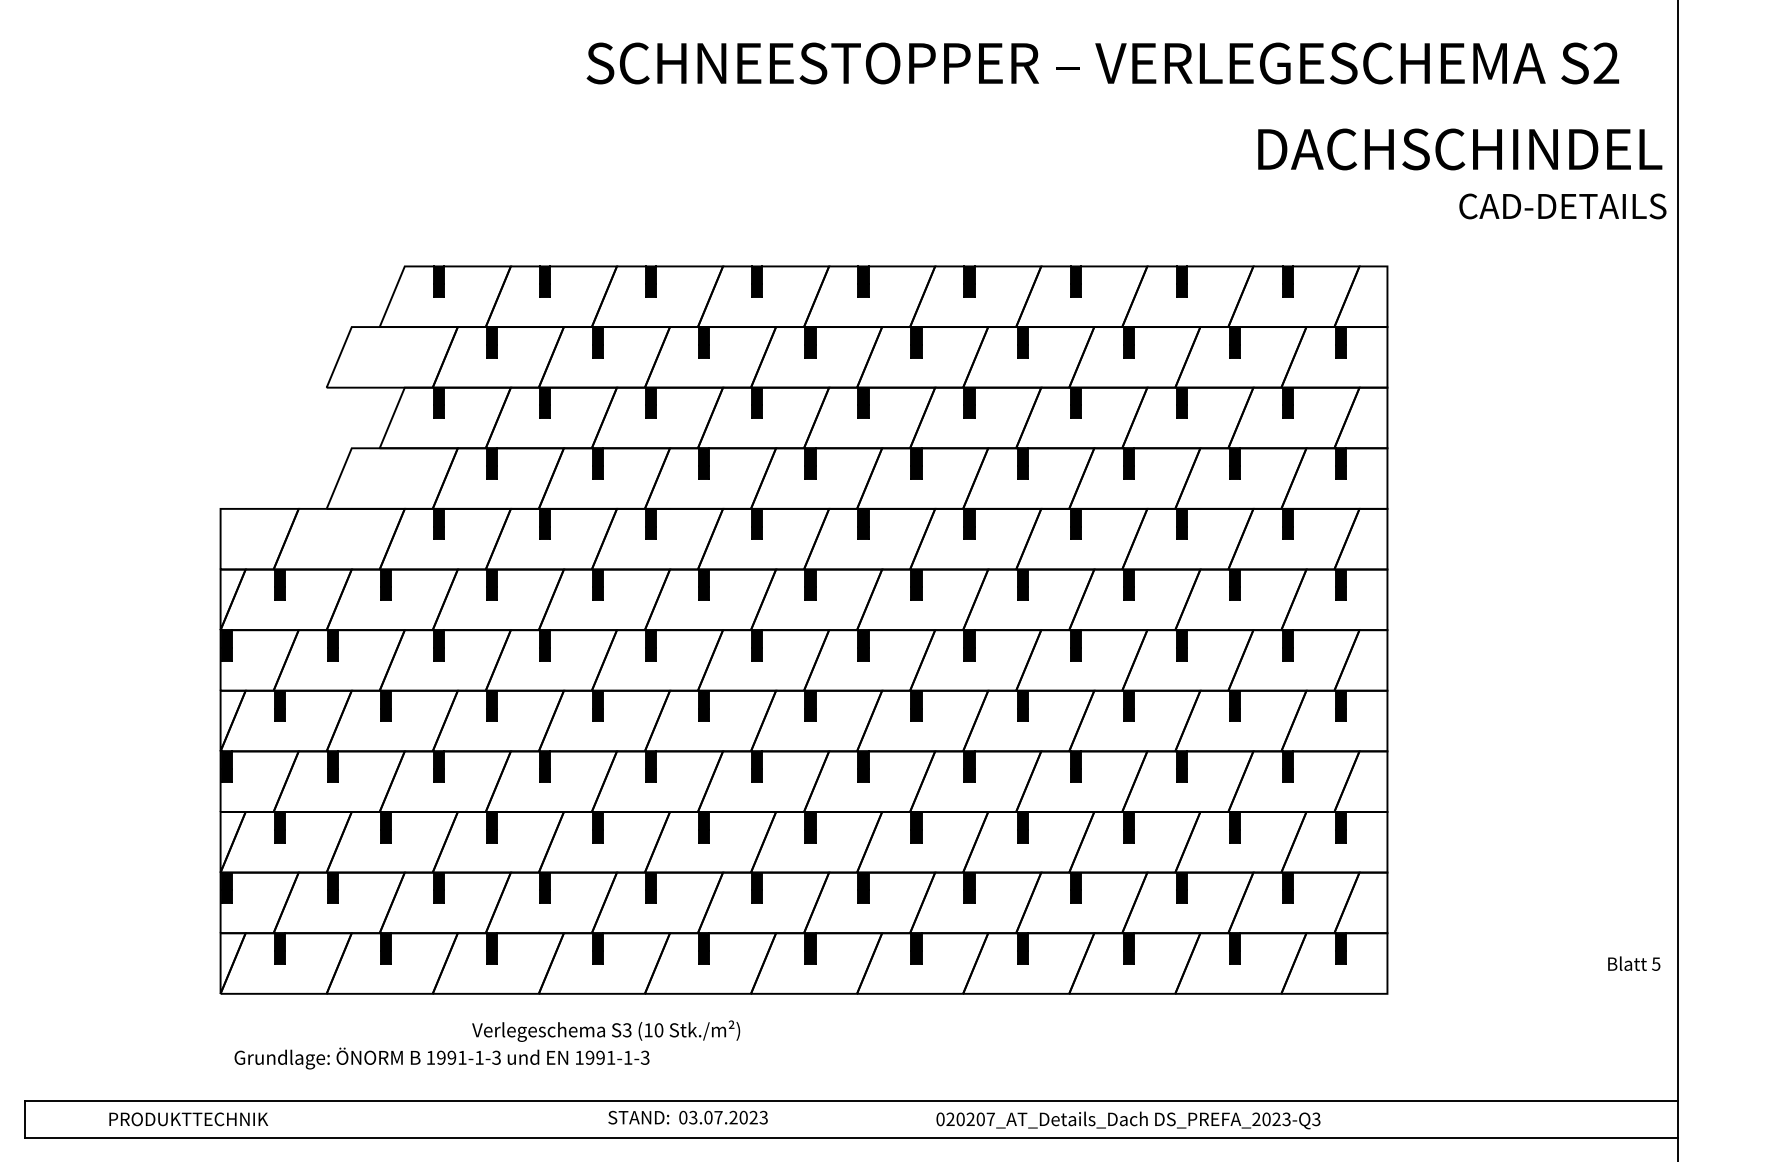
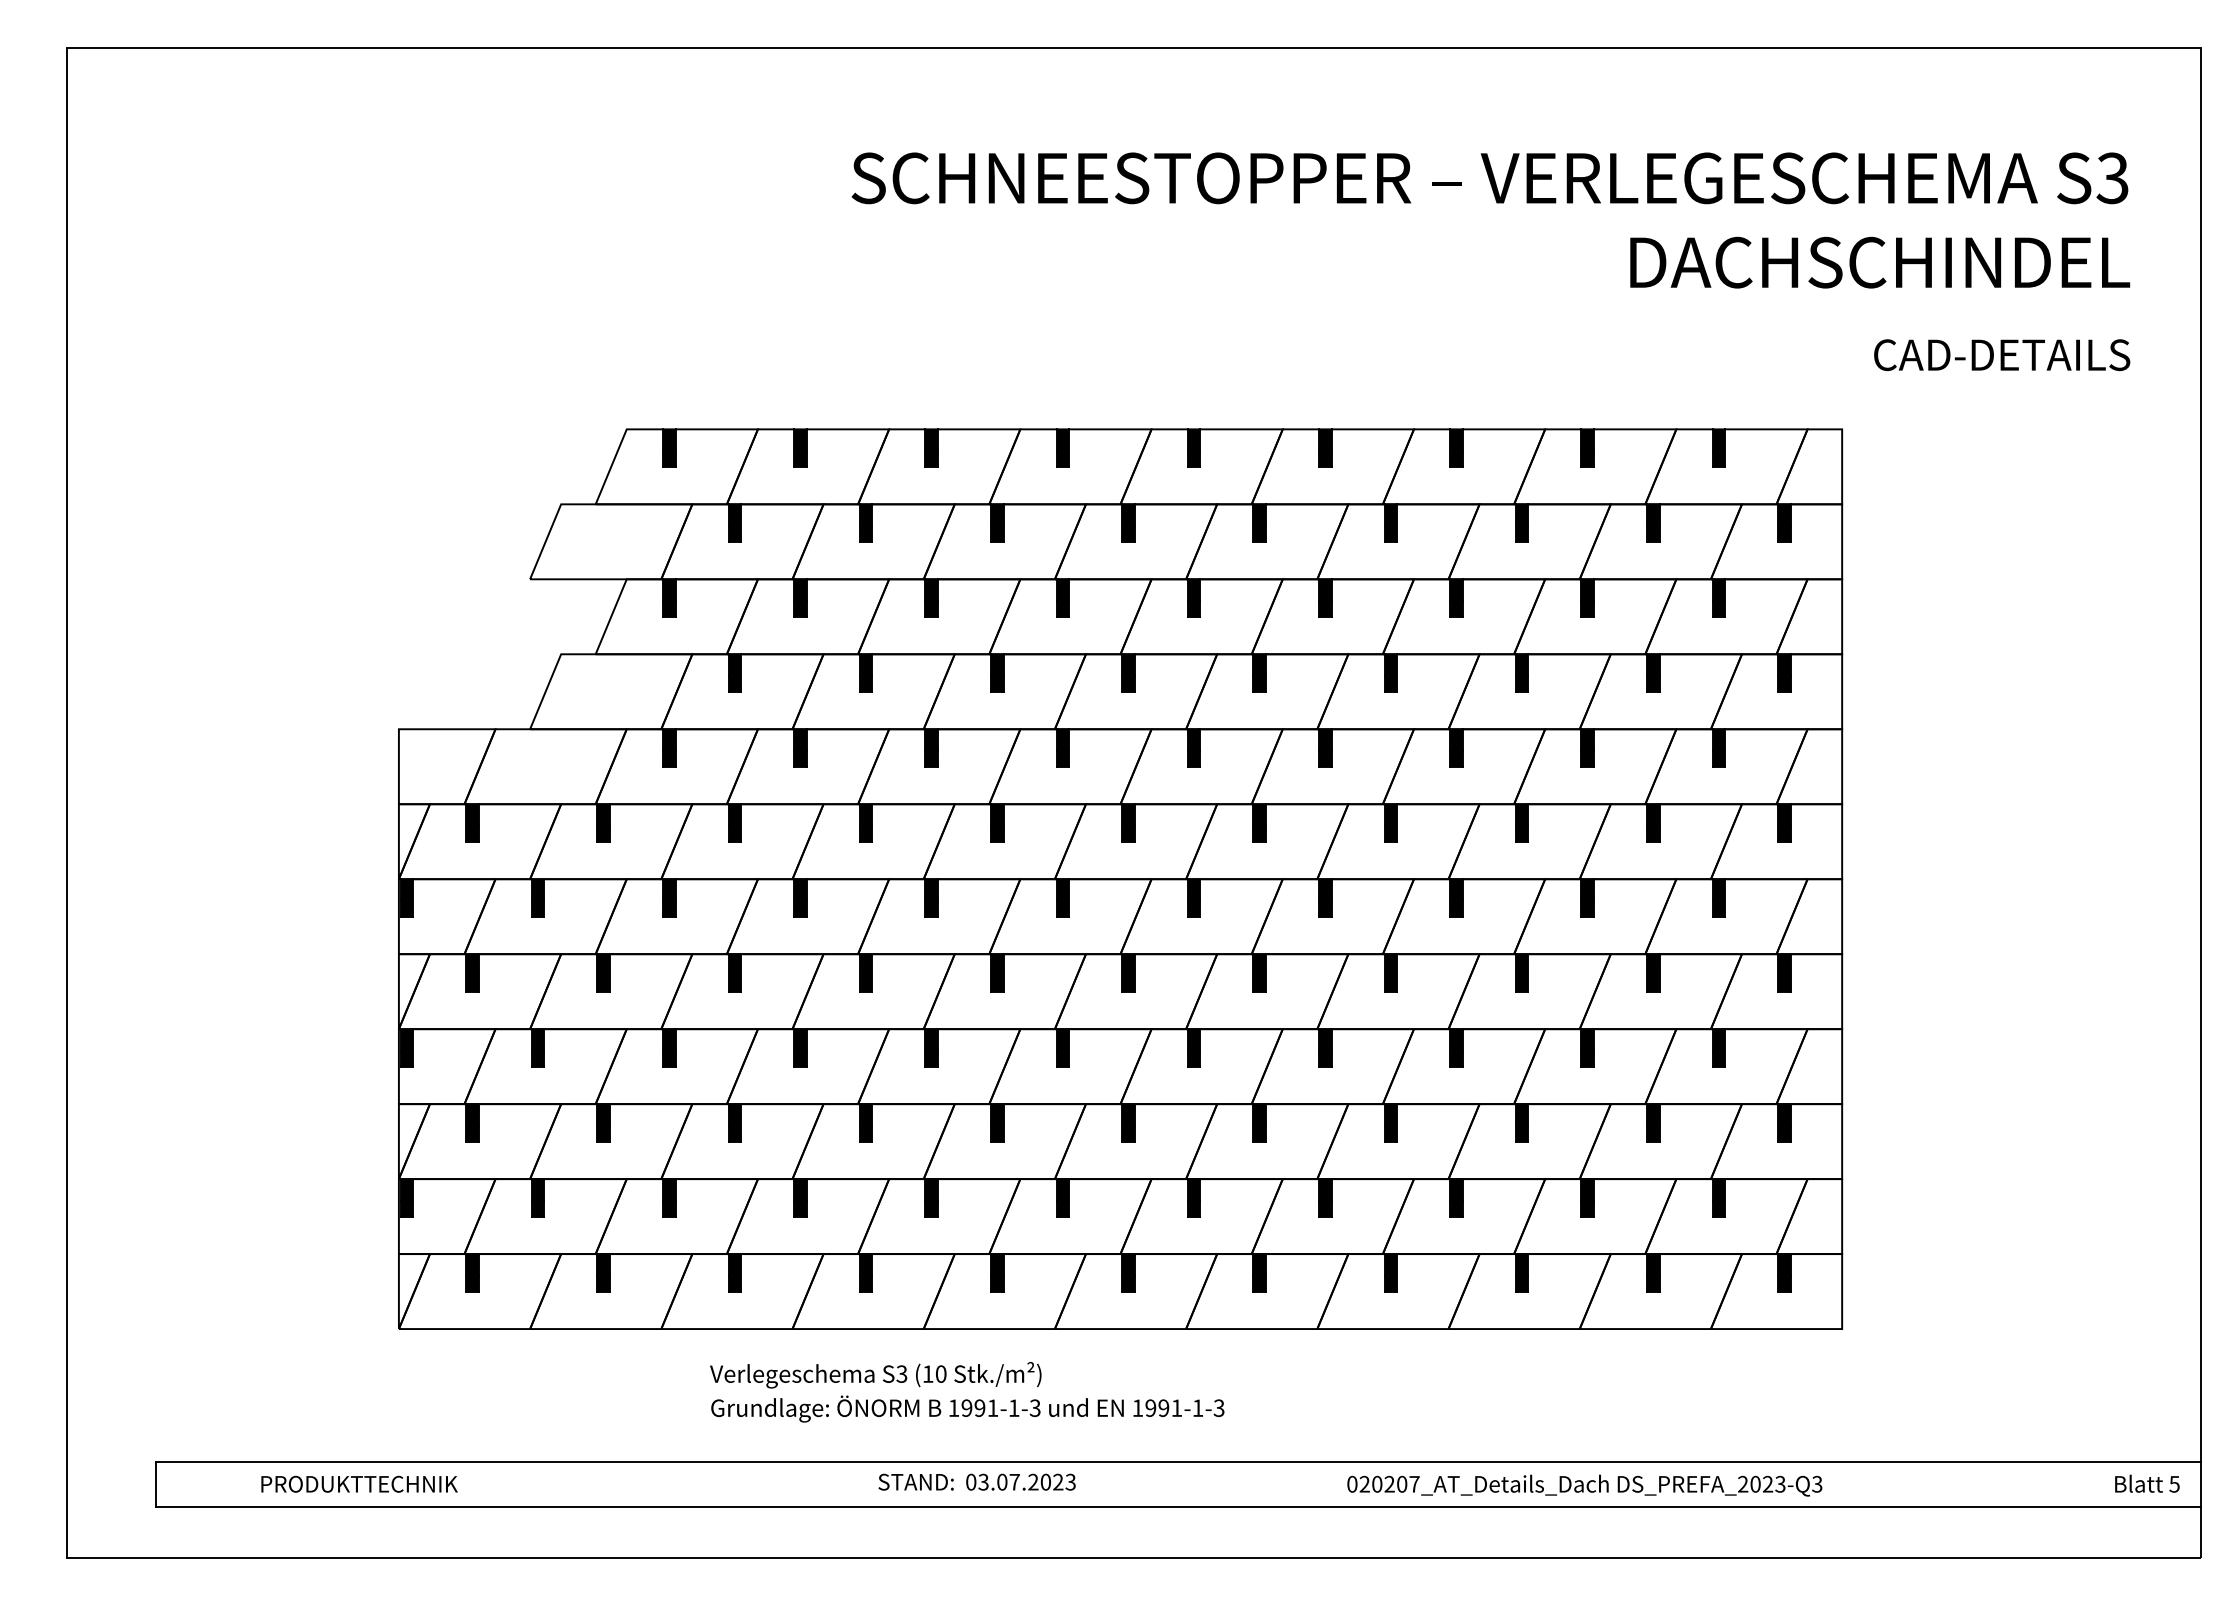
text: (1606, 63) -> (2112, 178), S2 -> S3
text: (1460, 149) -> (1880, 262), moved
text: (1563, 206) -> (2002, 355), moved
text: (1634, 963) -> (2147, 1483), moved
text: (441, 1058) -> (967, 1408), moved
text: (1128, 1120) -> (1584, 1485), moved

